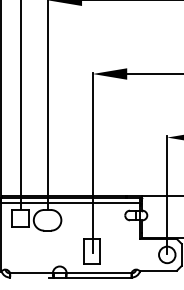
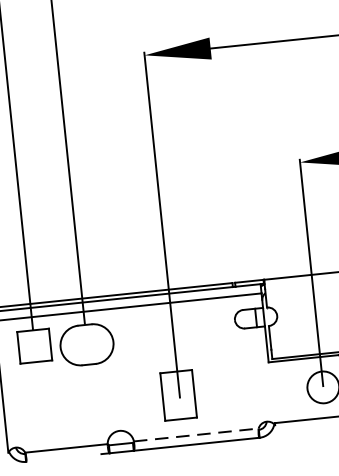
line: (99, 272) -> (196, 434), solid -> dashed

